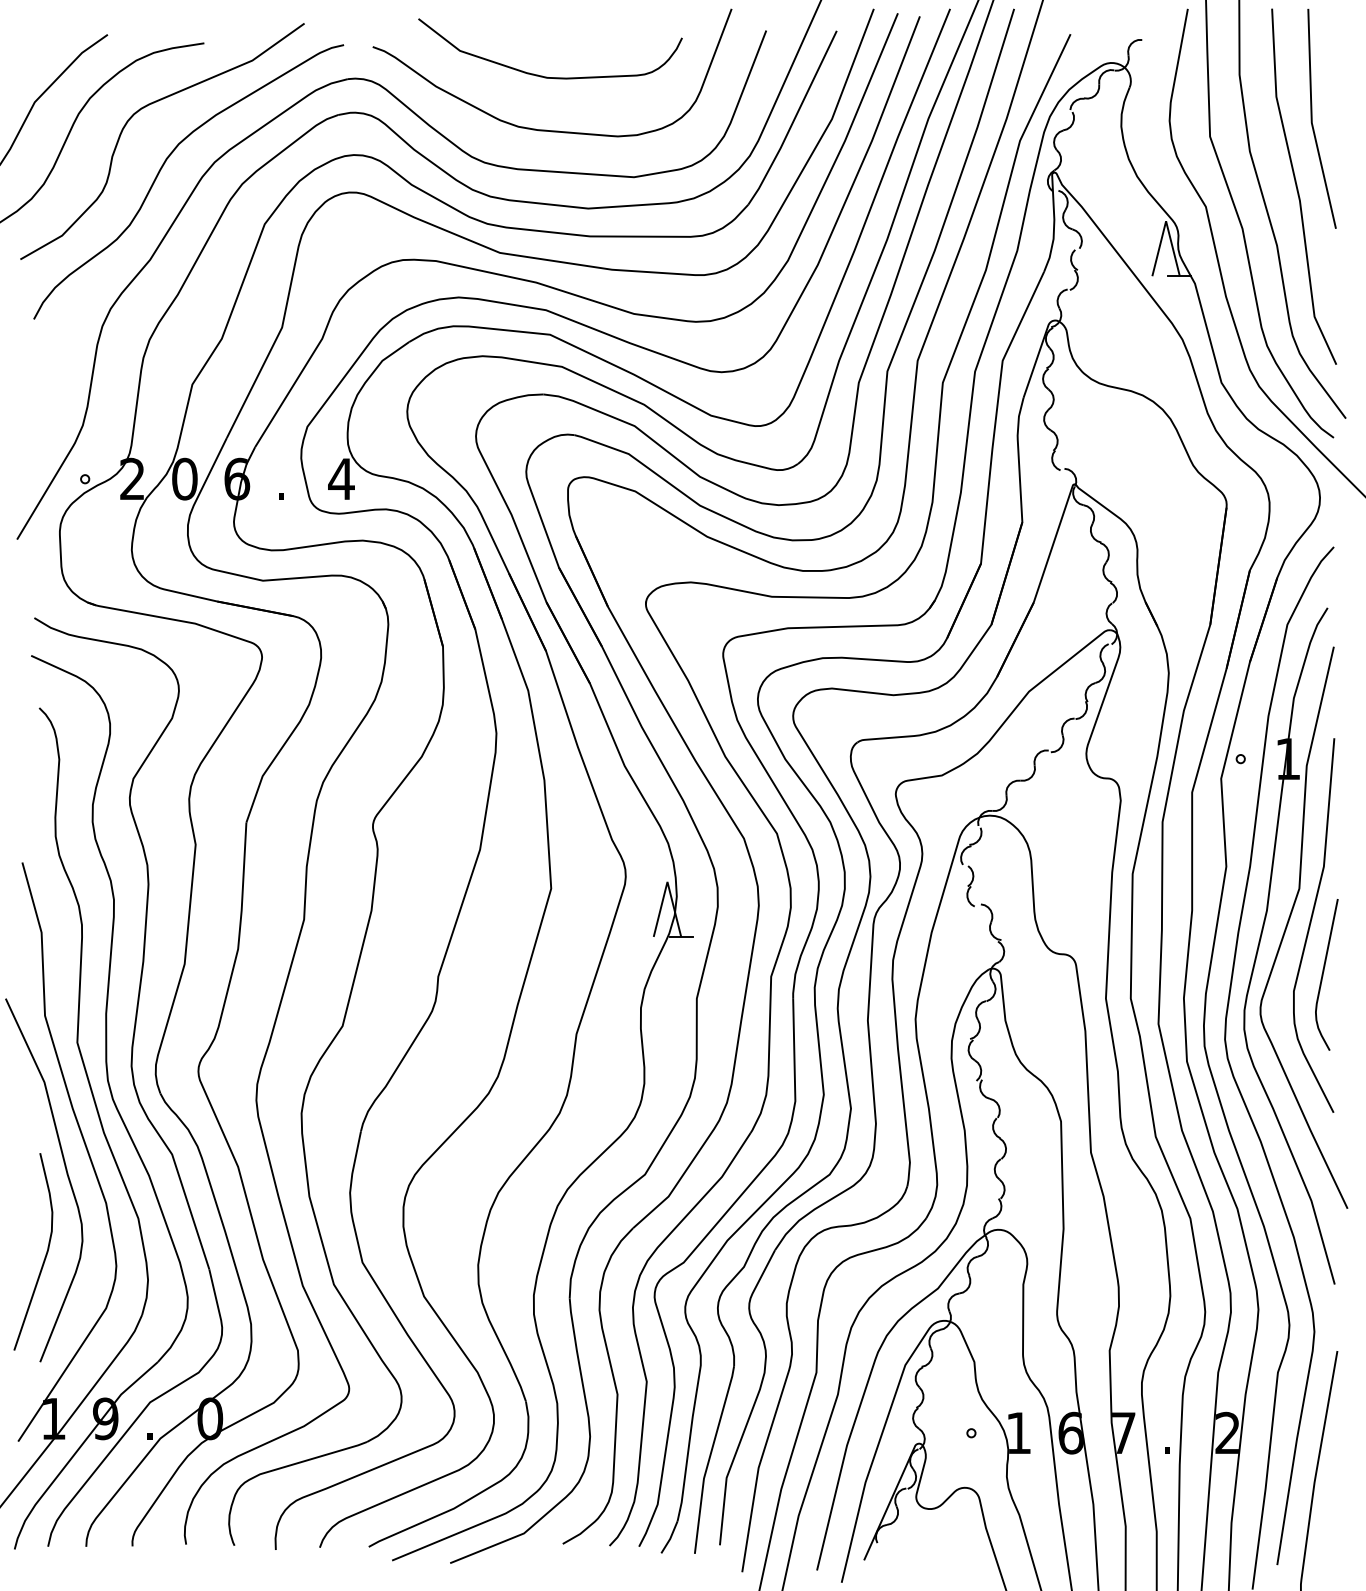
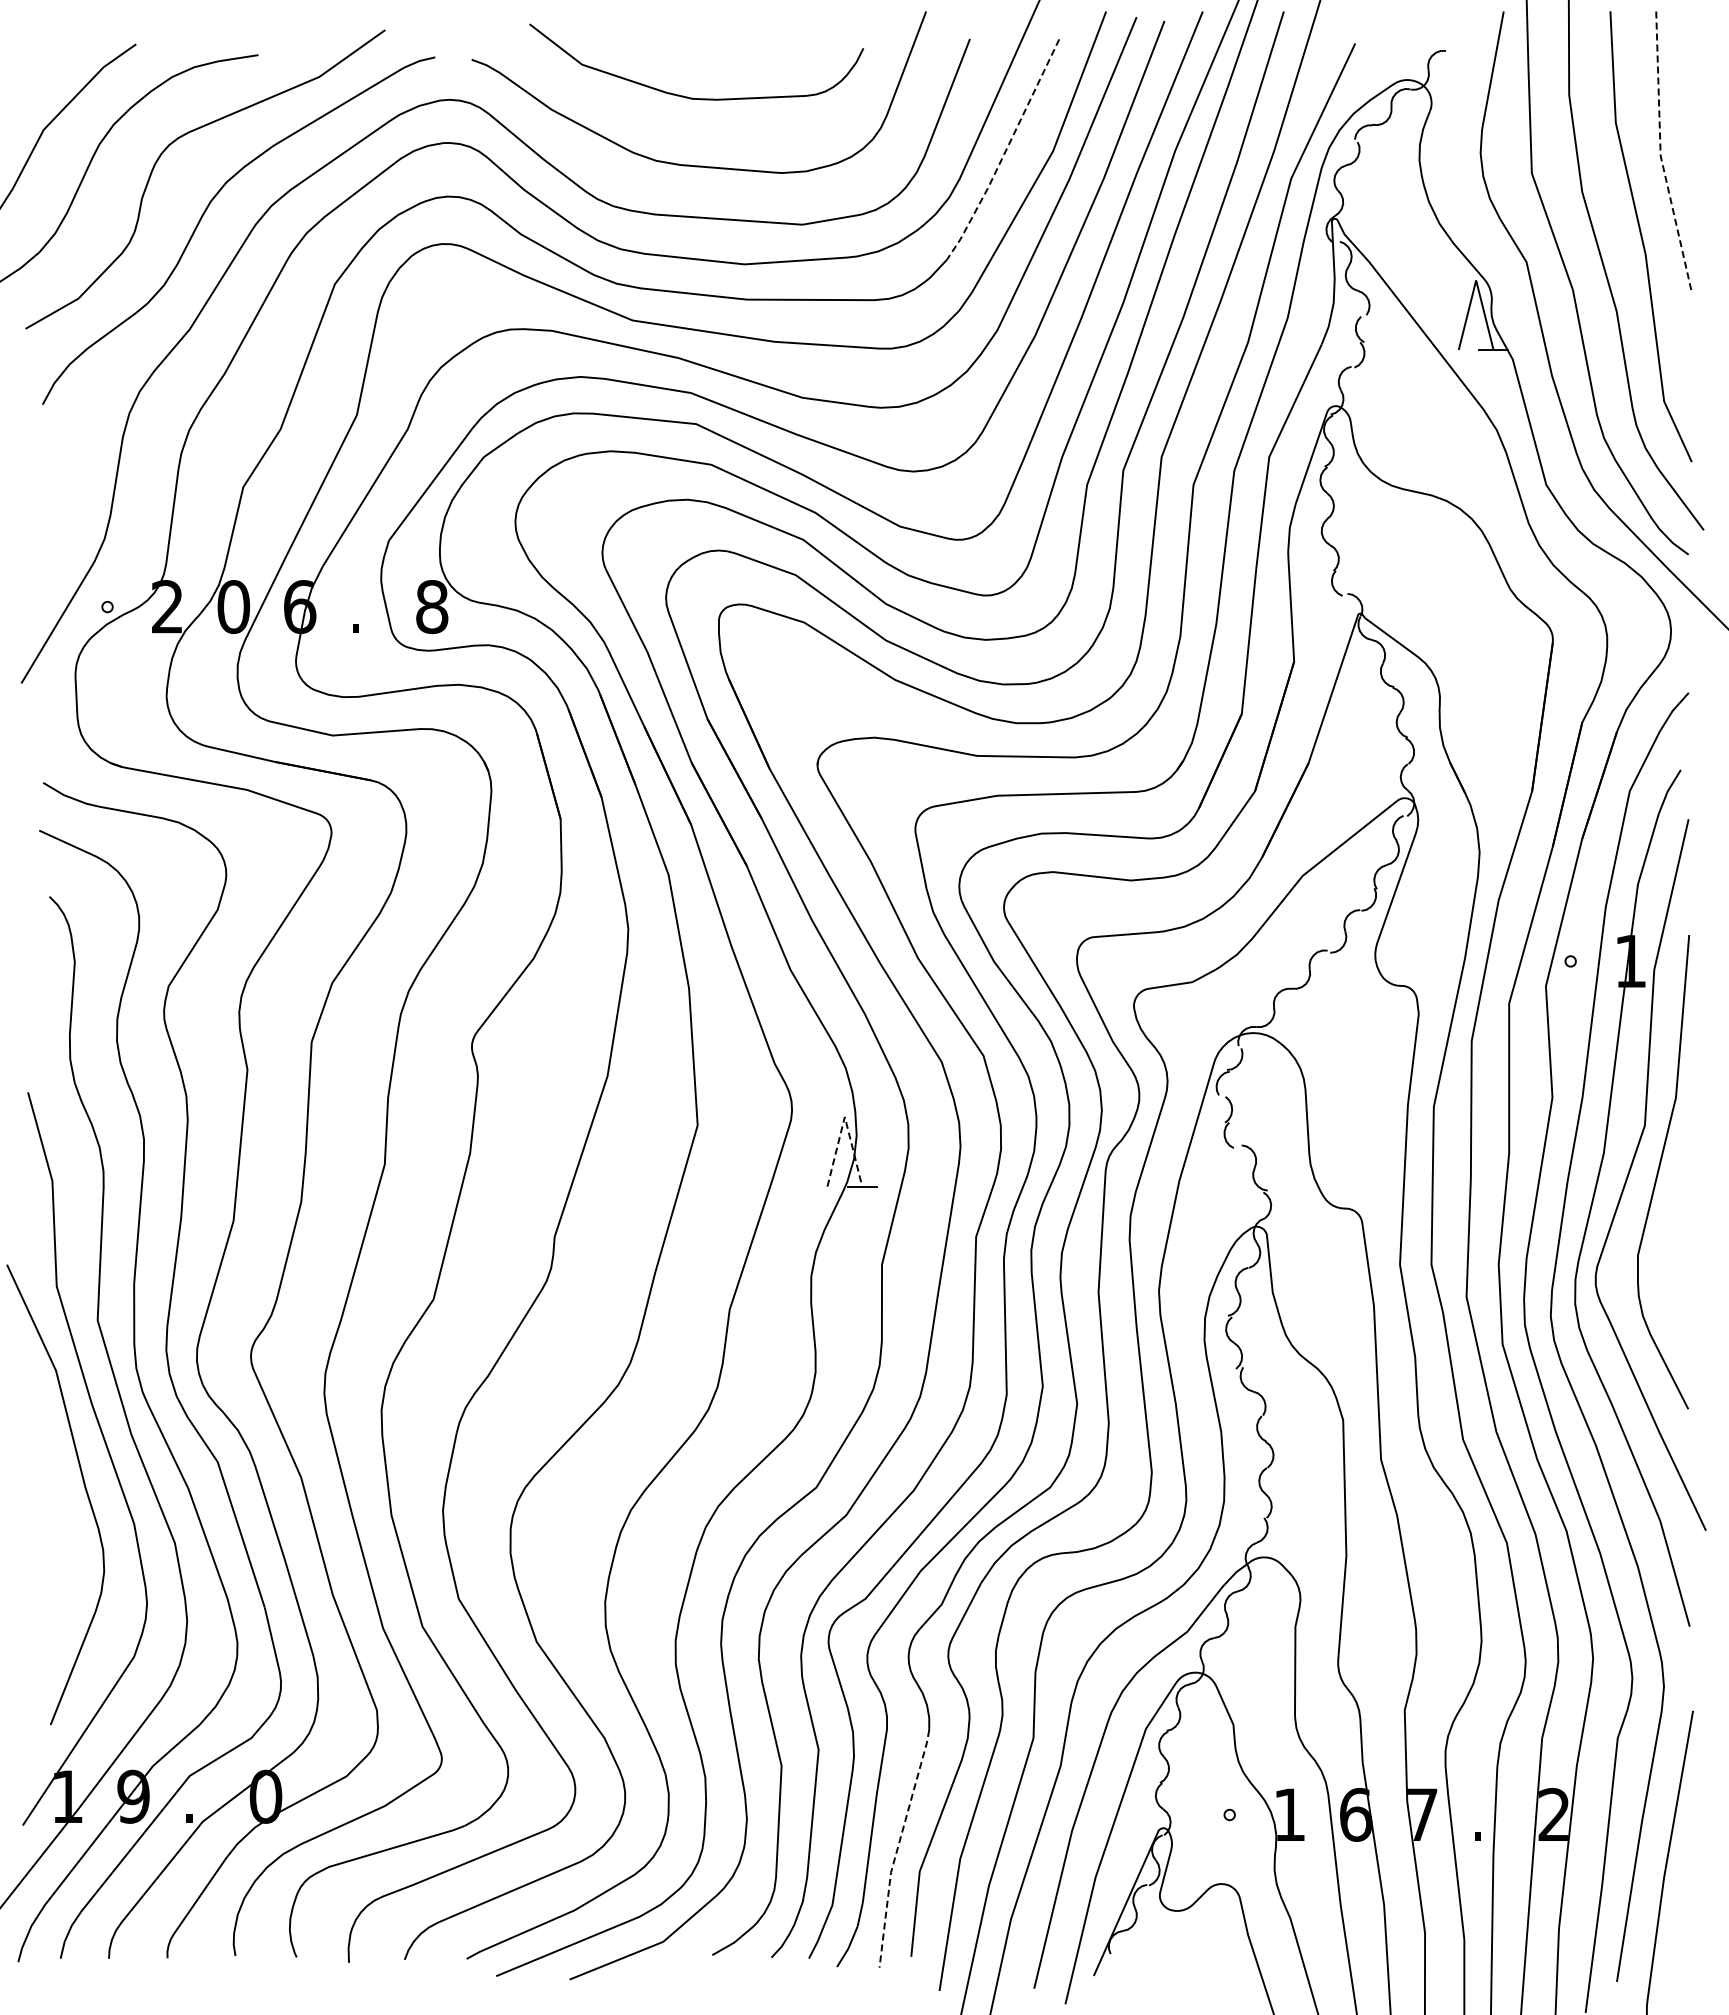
line: (793, 120) -> (1004, 152), solid -> dashed
line: (1311, 120) -> (1660, 152), solid -> dashed
text: (341, 479) -> (432, 607), 4 -> 8
line: (667, 881) -> (844, 1116), solid -> dashed
curve: (1323, 974) -> (1675, 1234), removed
curve: (44, 1256) -> (56, 1591), removed
line: (709, 1458) -> (897, 1847), solid -> dashed

